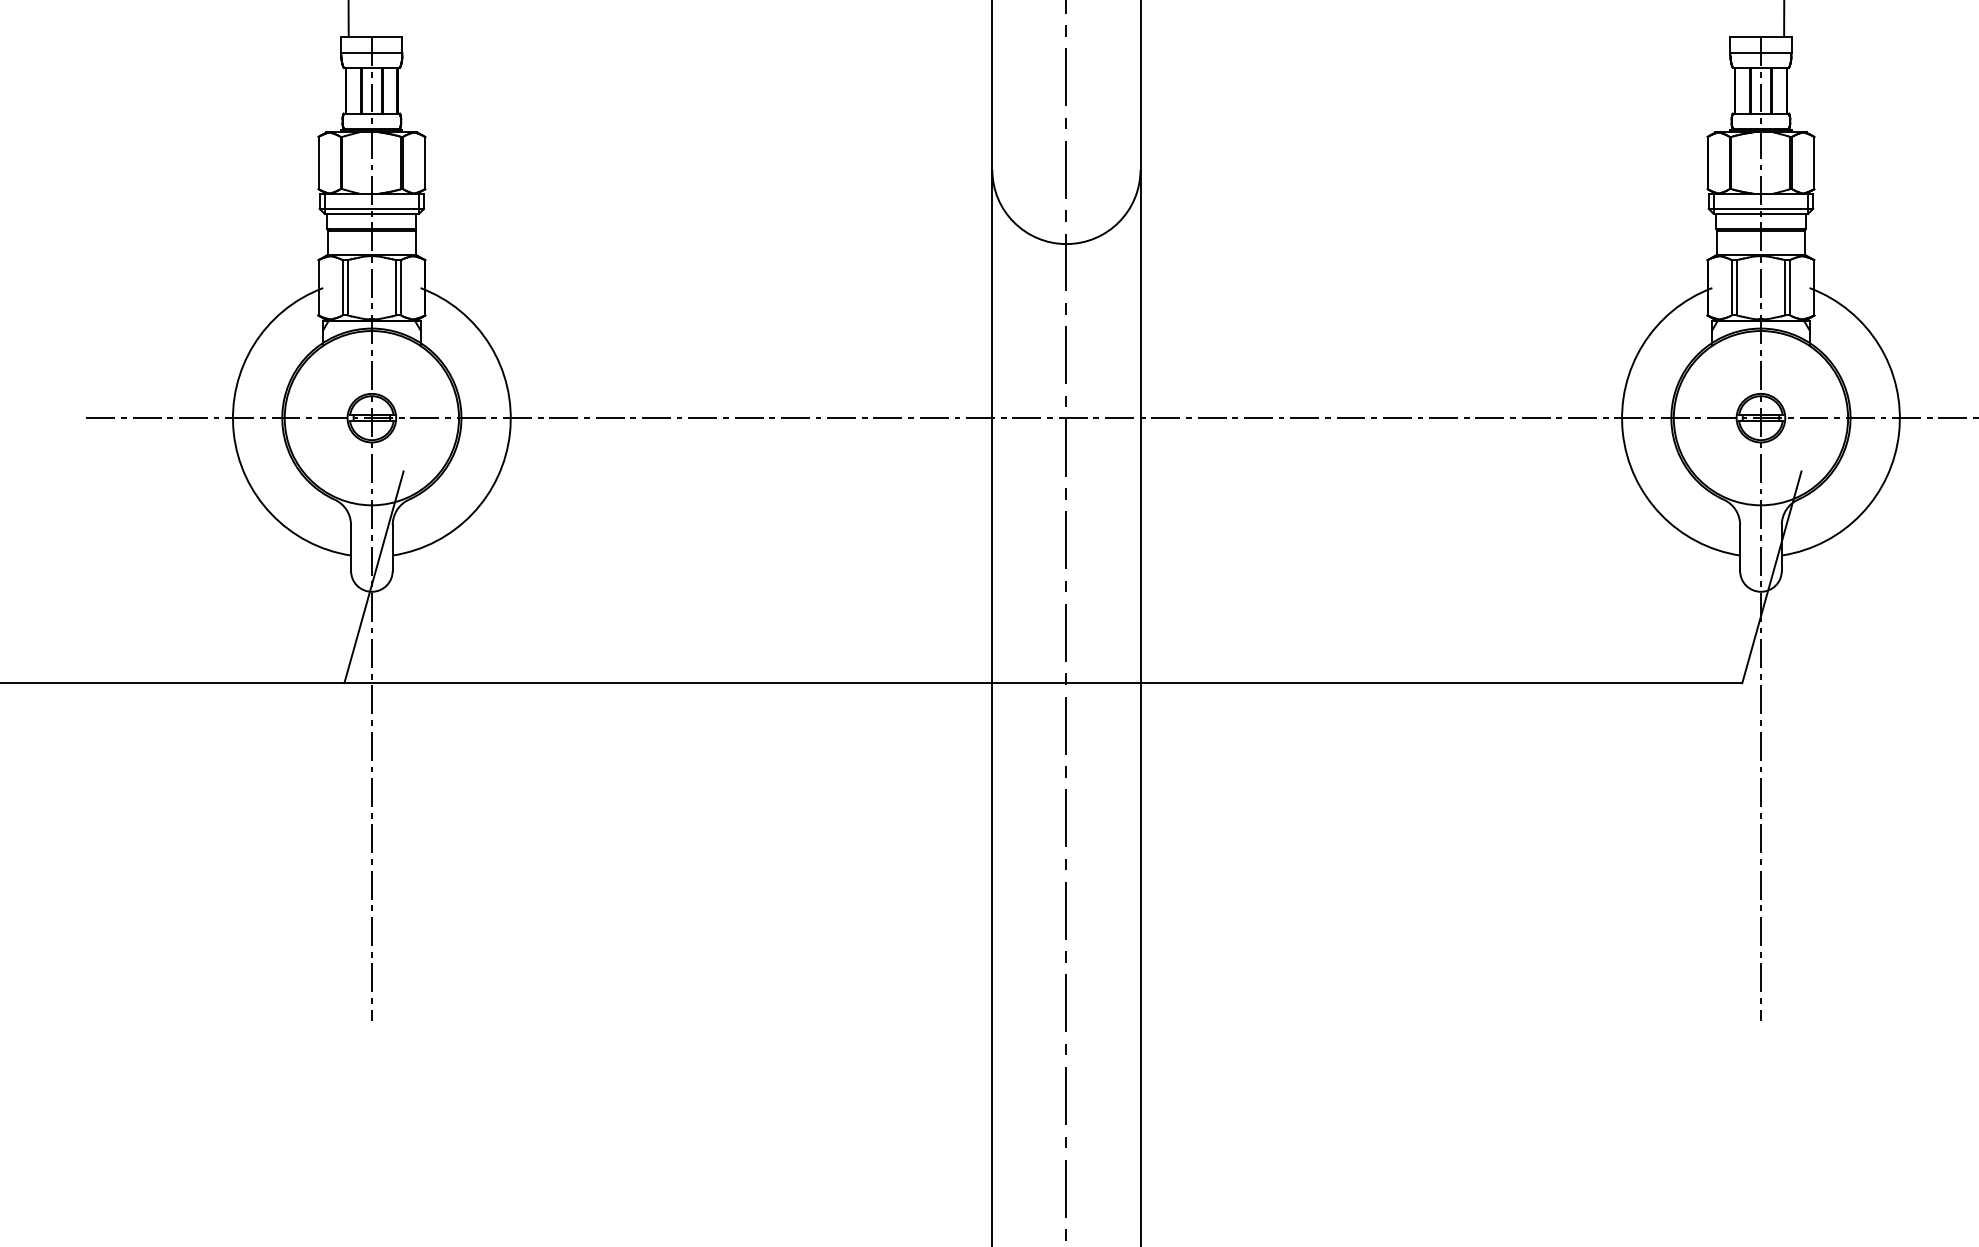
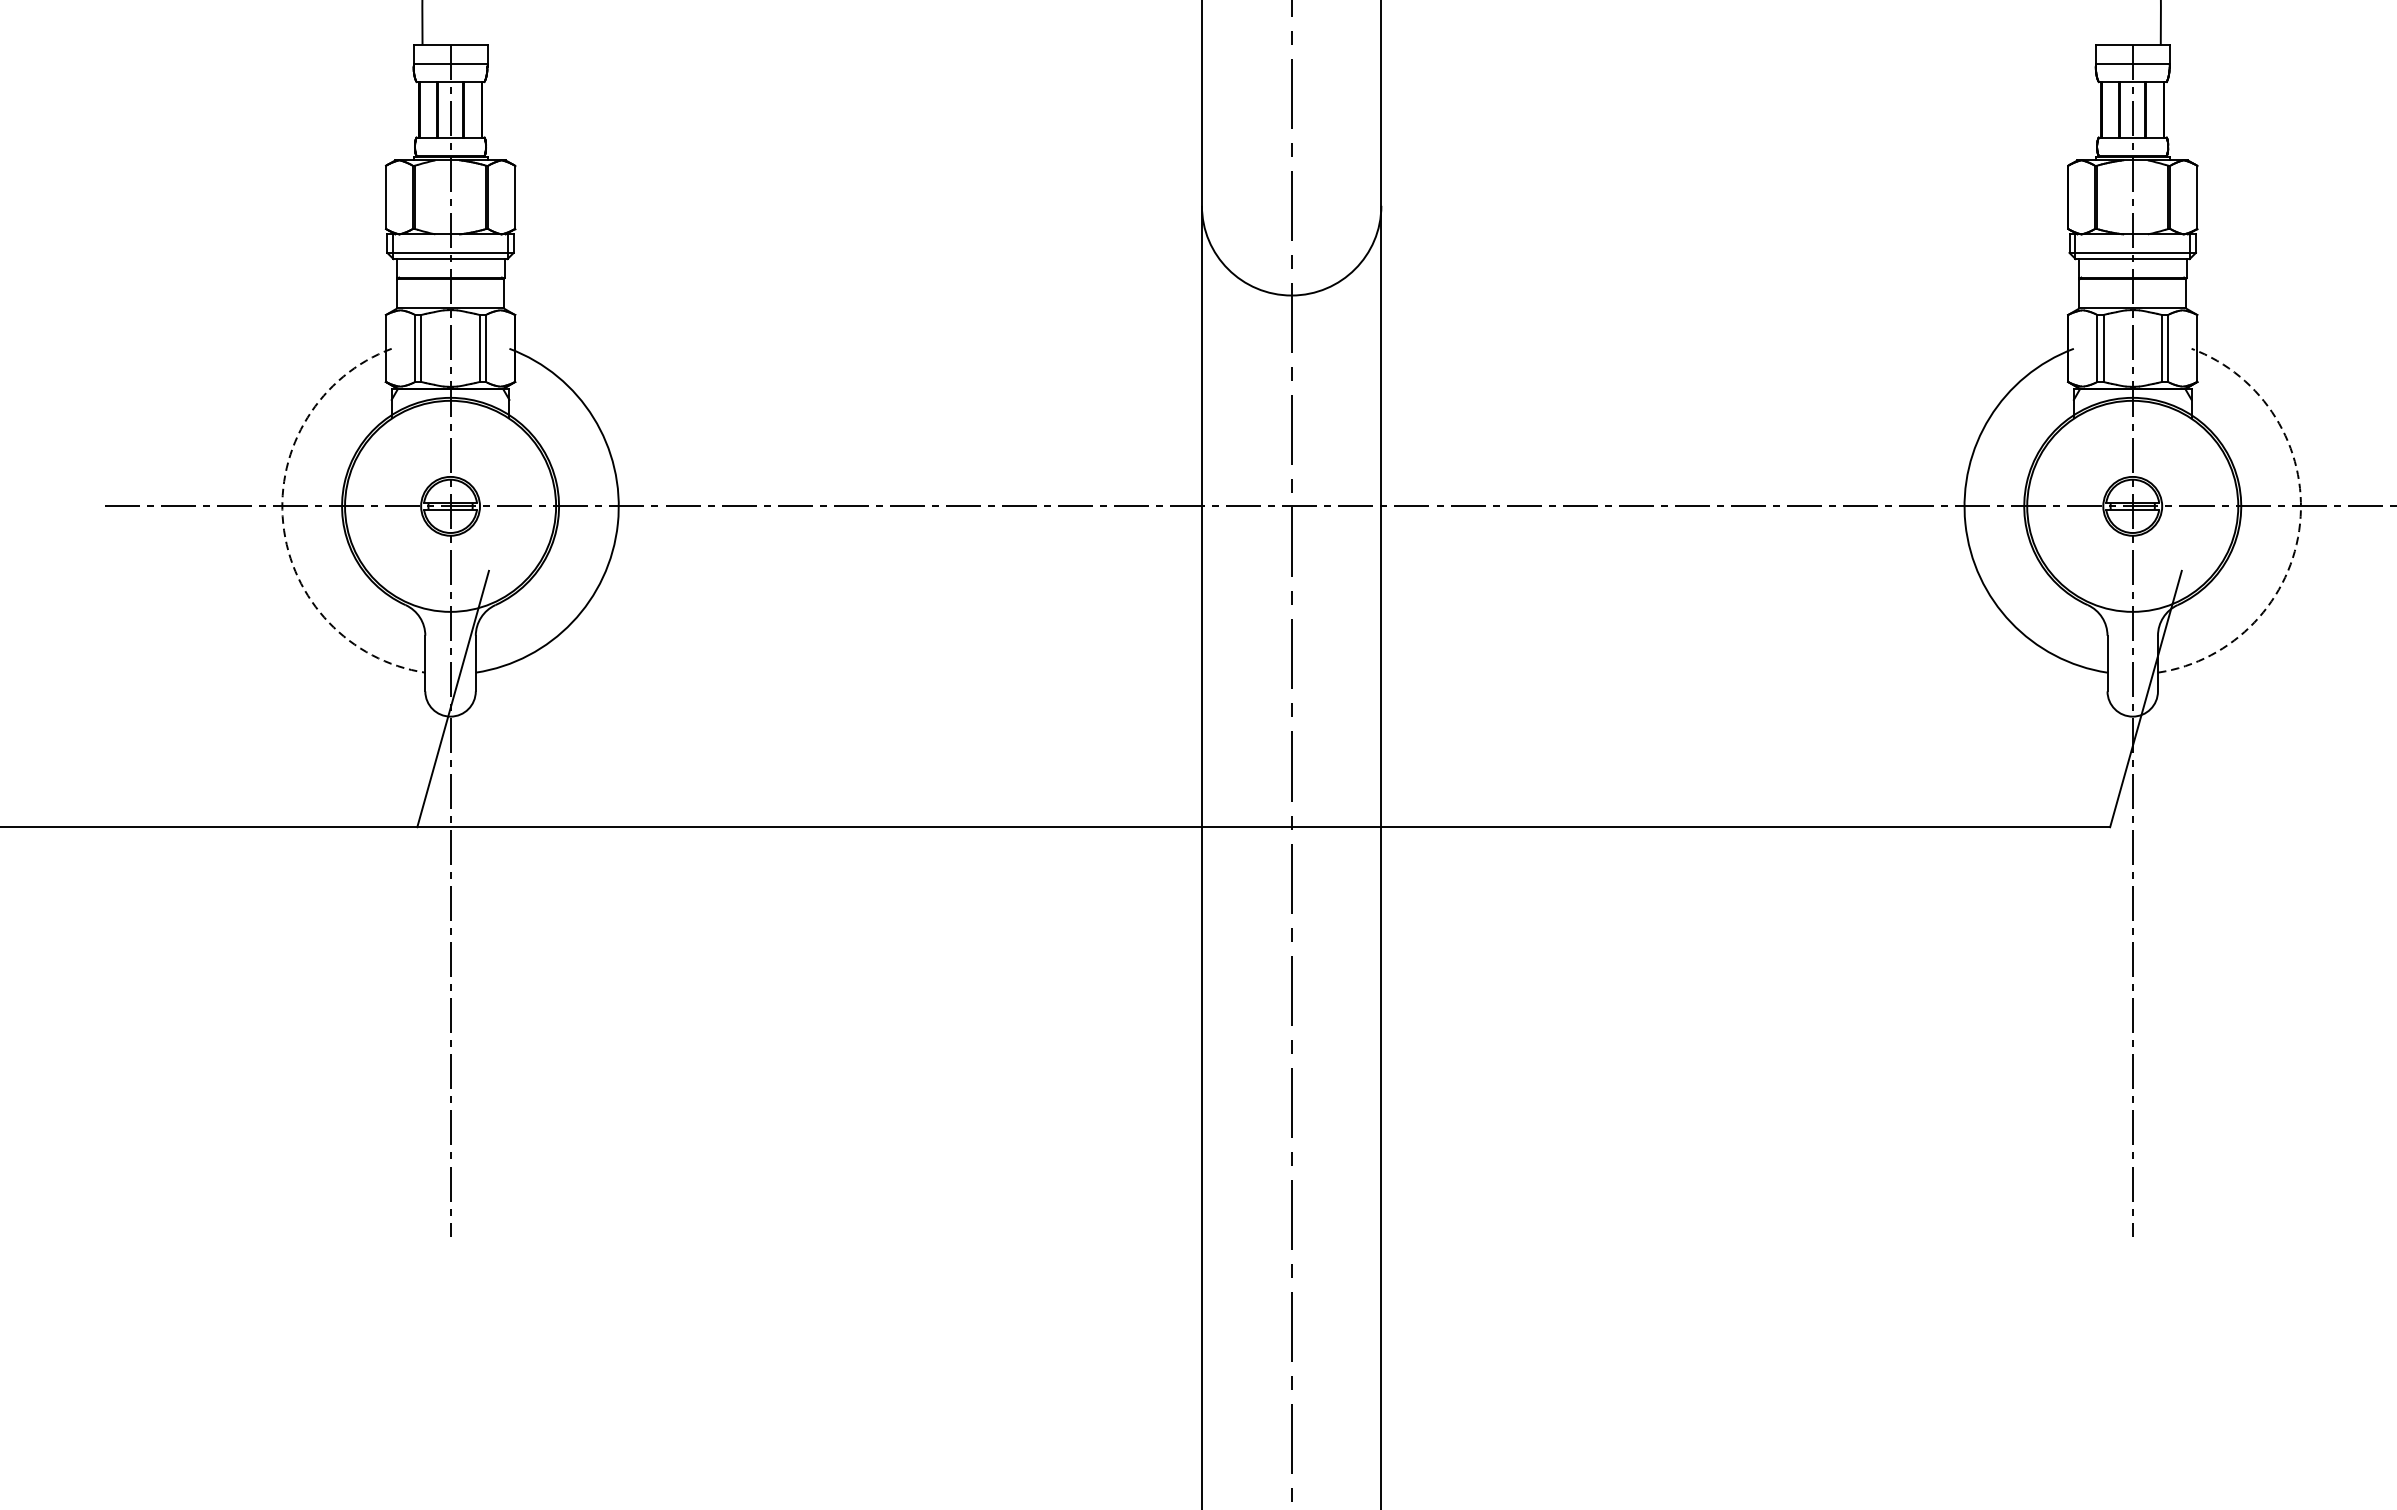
arc: (233, 432) -> (282, 523), solid -> dashed
arc: (1899, 432) -> (2300, 523), solid -> dashed

